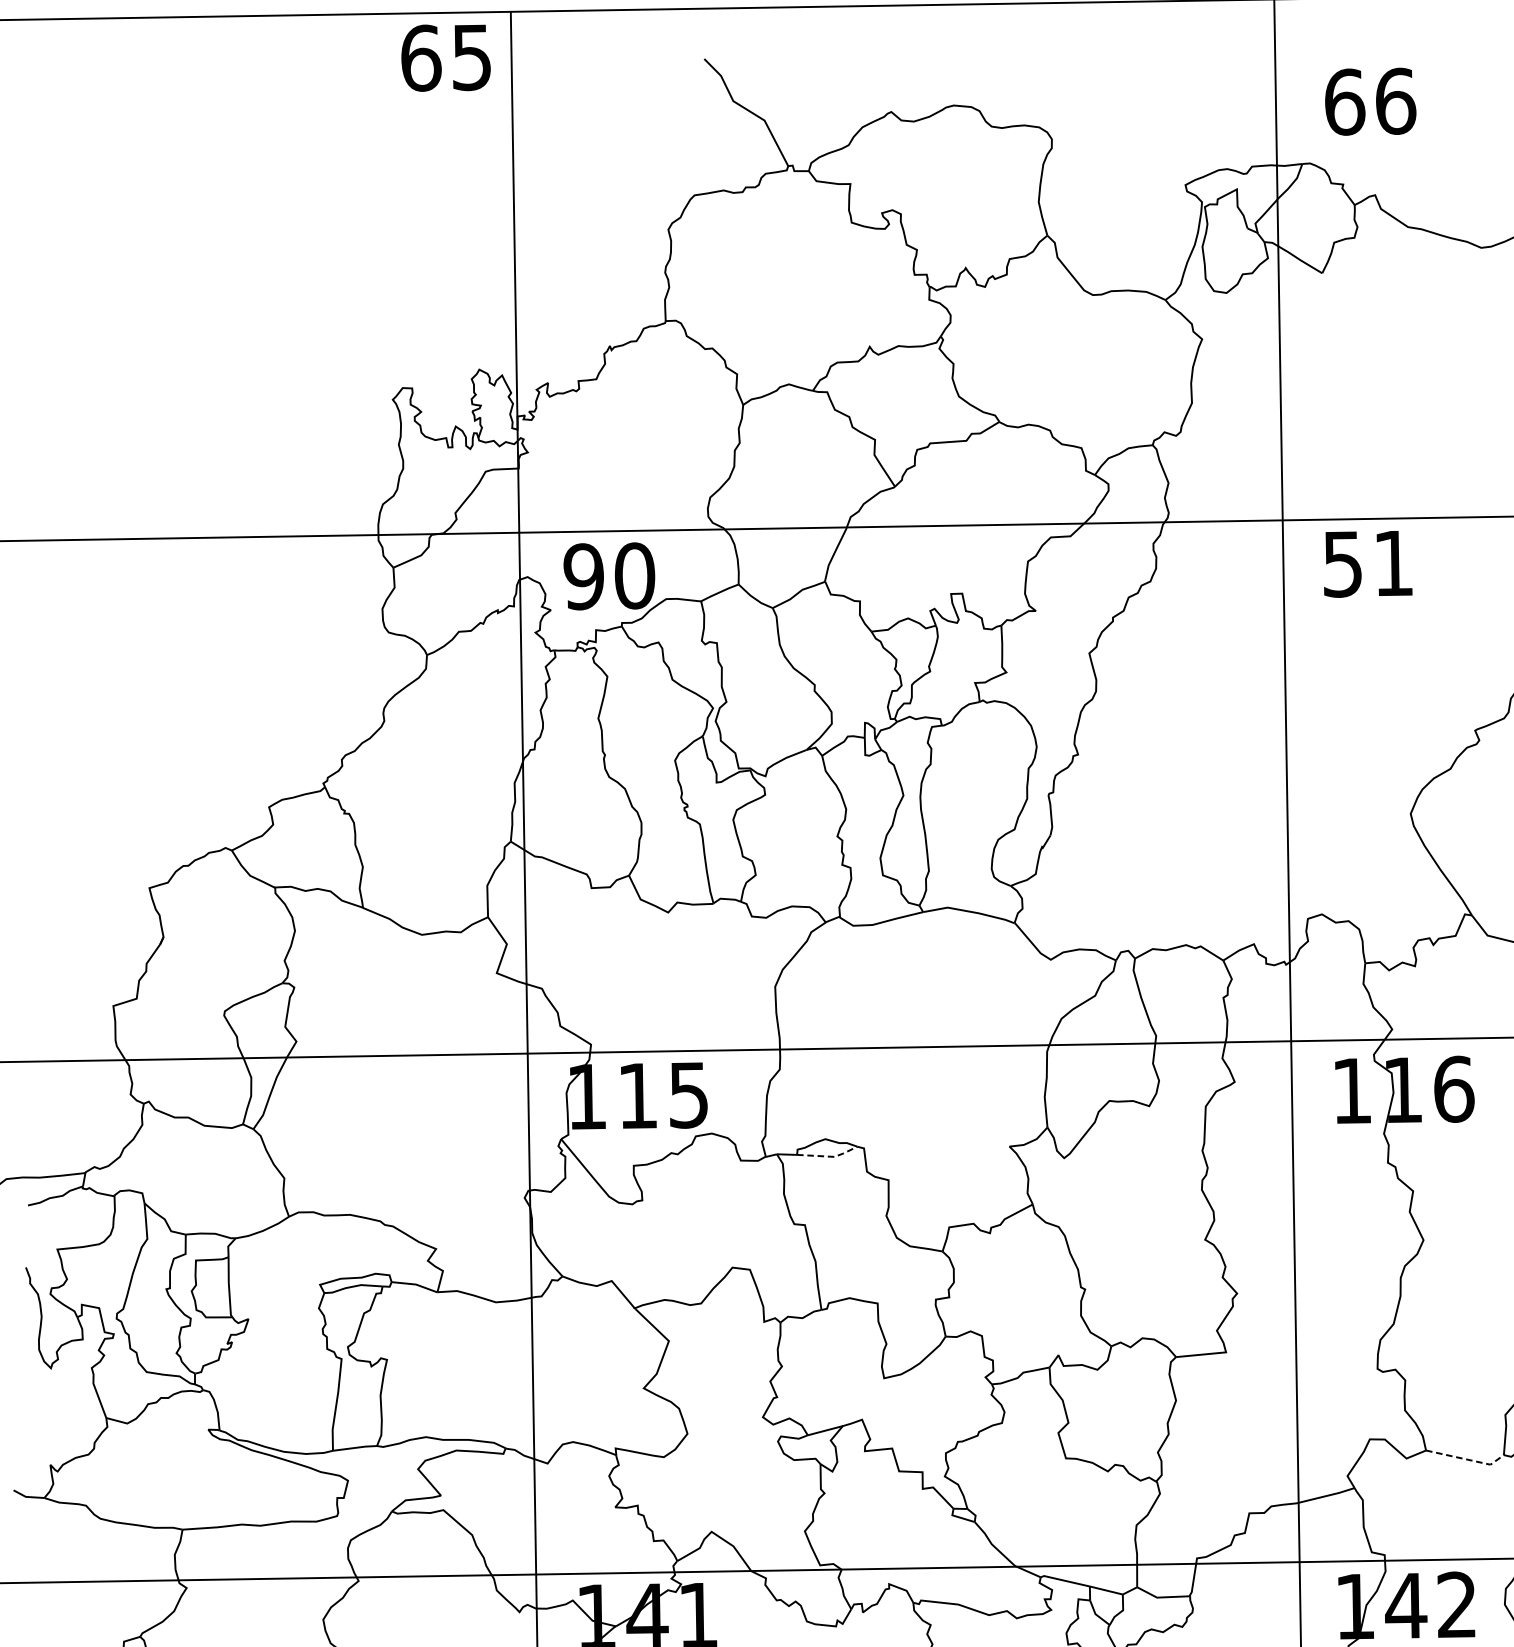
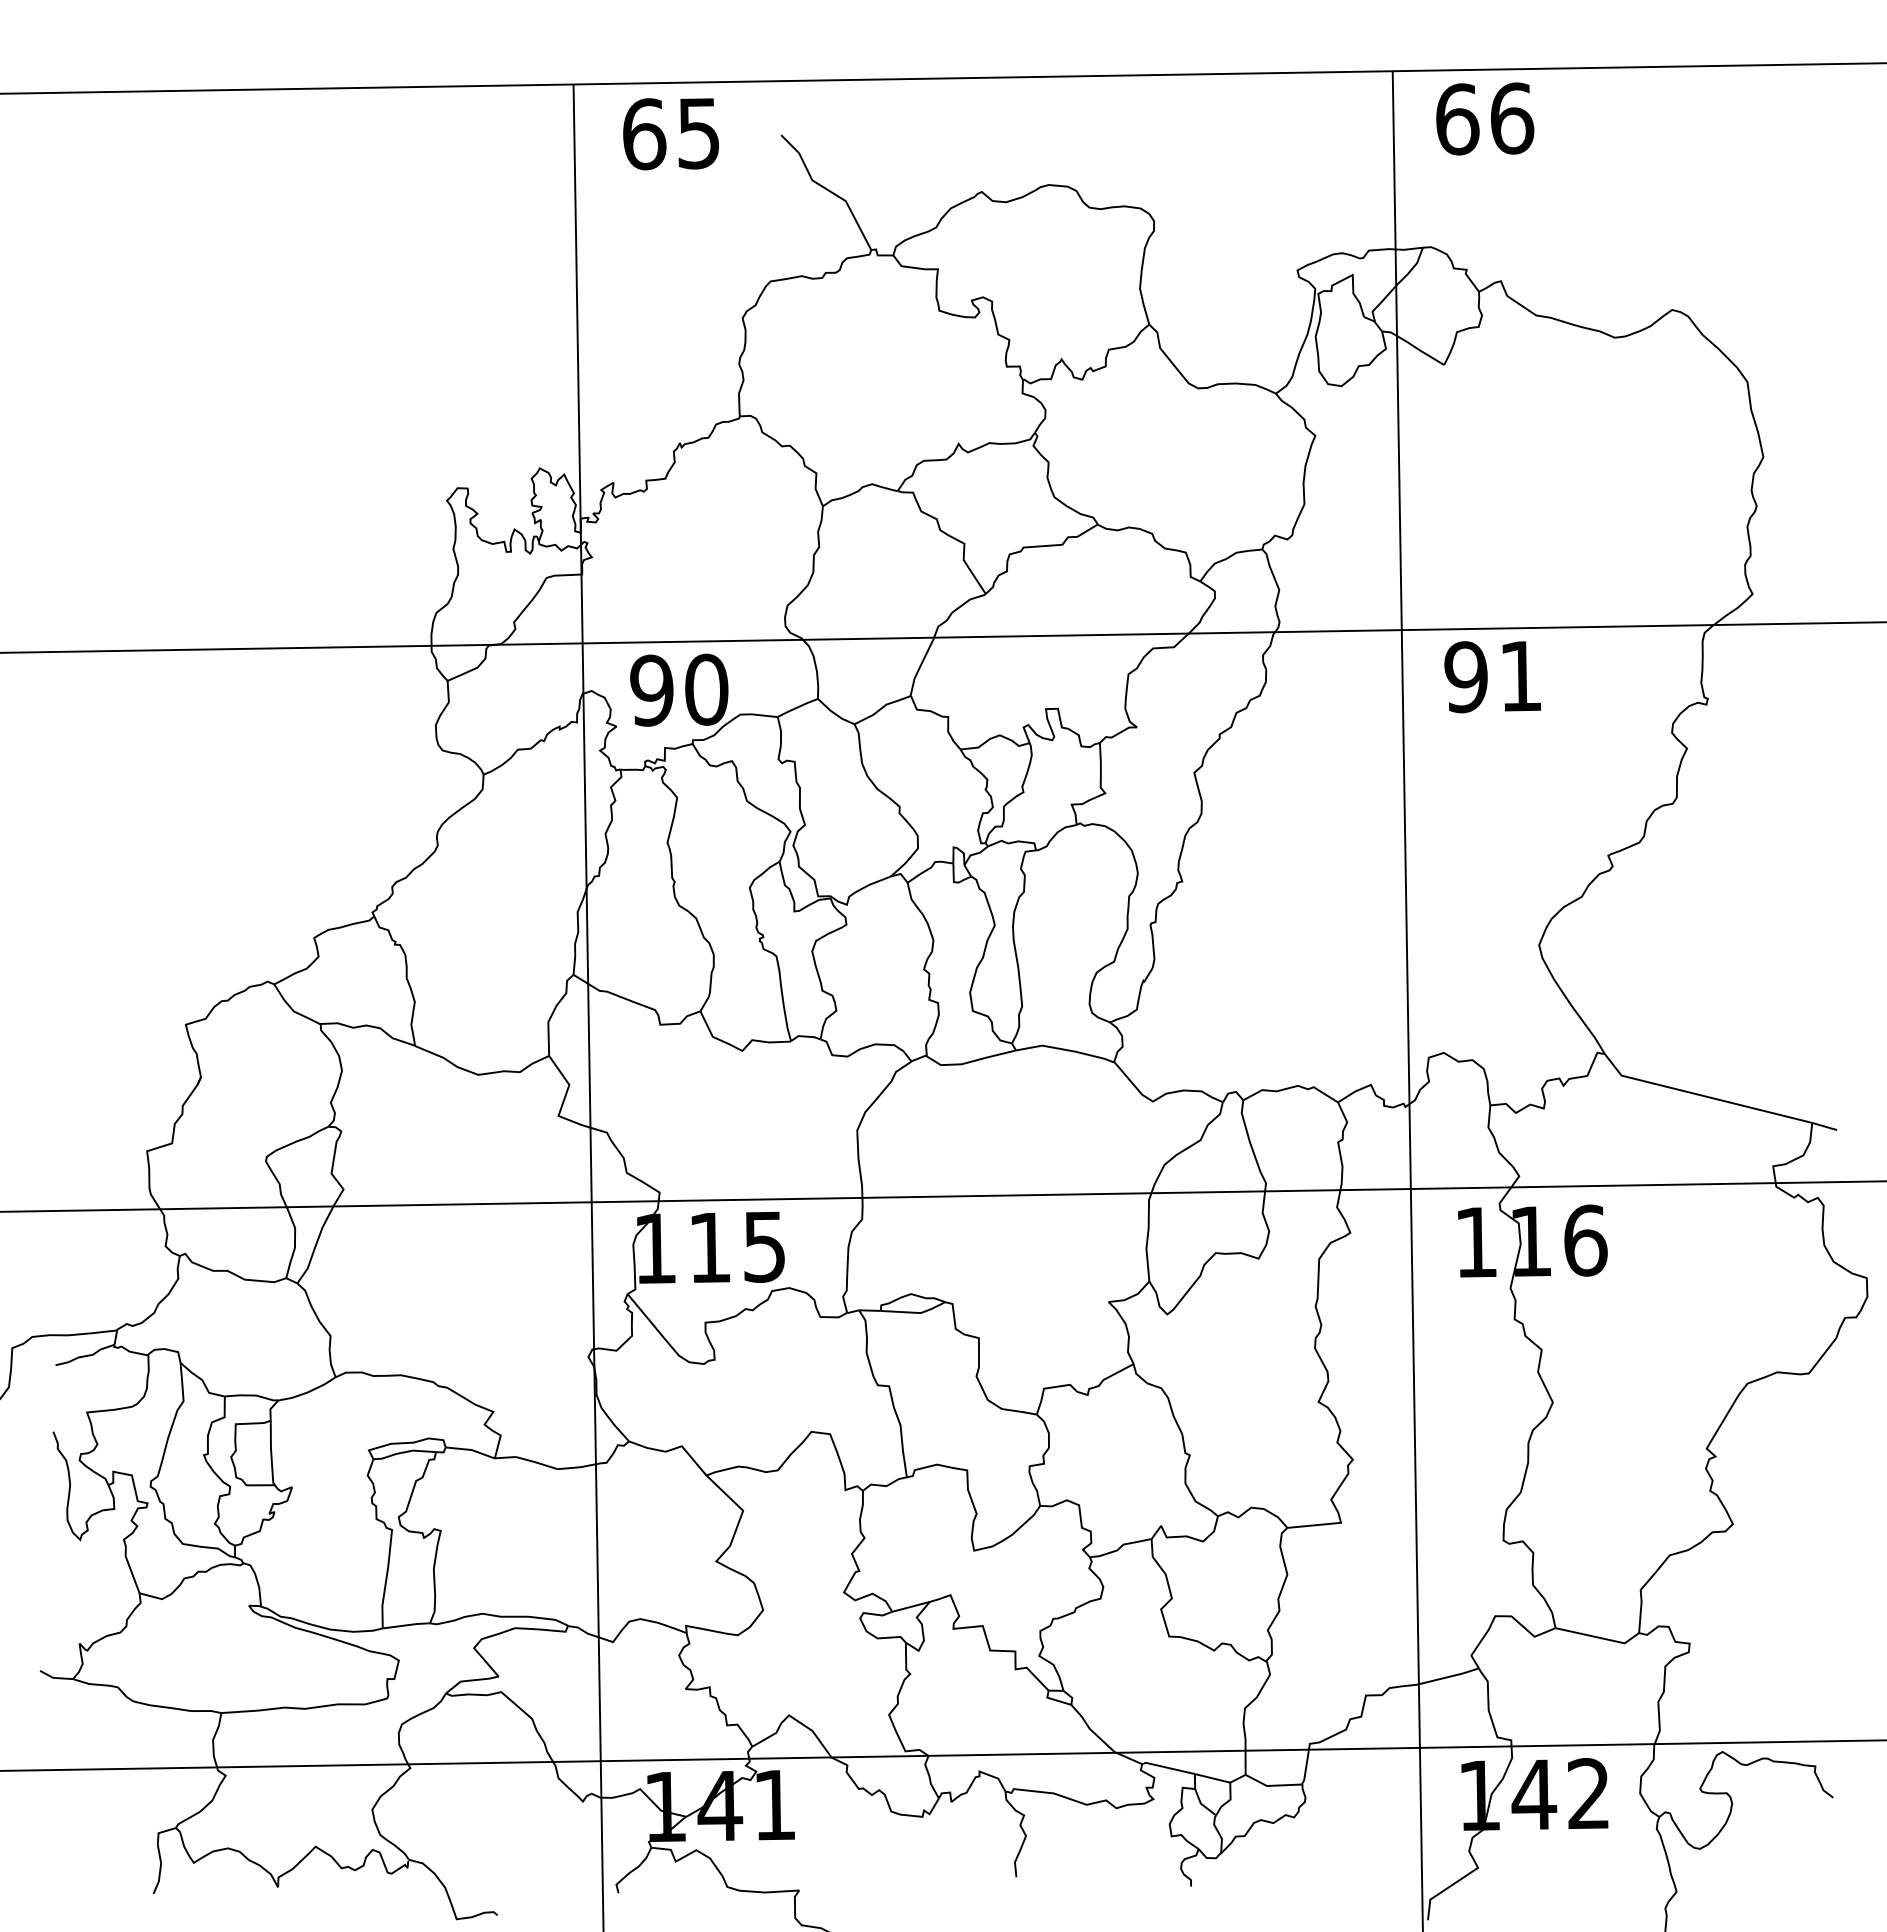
text: (446, 58) -> (671, 134), moved
text: (1370, 101) -> (1485, 118), moved
text: (1342, 564) -> (1465, 677), 51 -> 91
line: (829, 1156) -> (915, 1312), dashed -> solid
line: (1466, 1459) -> (1599, 1637), dashed -> solid

